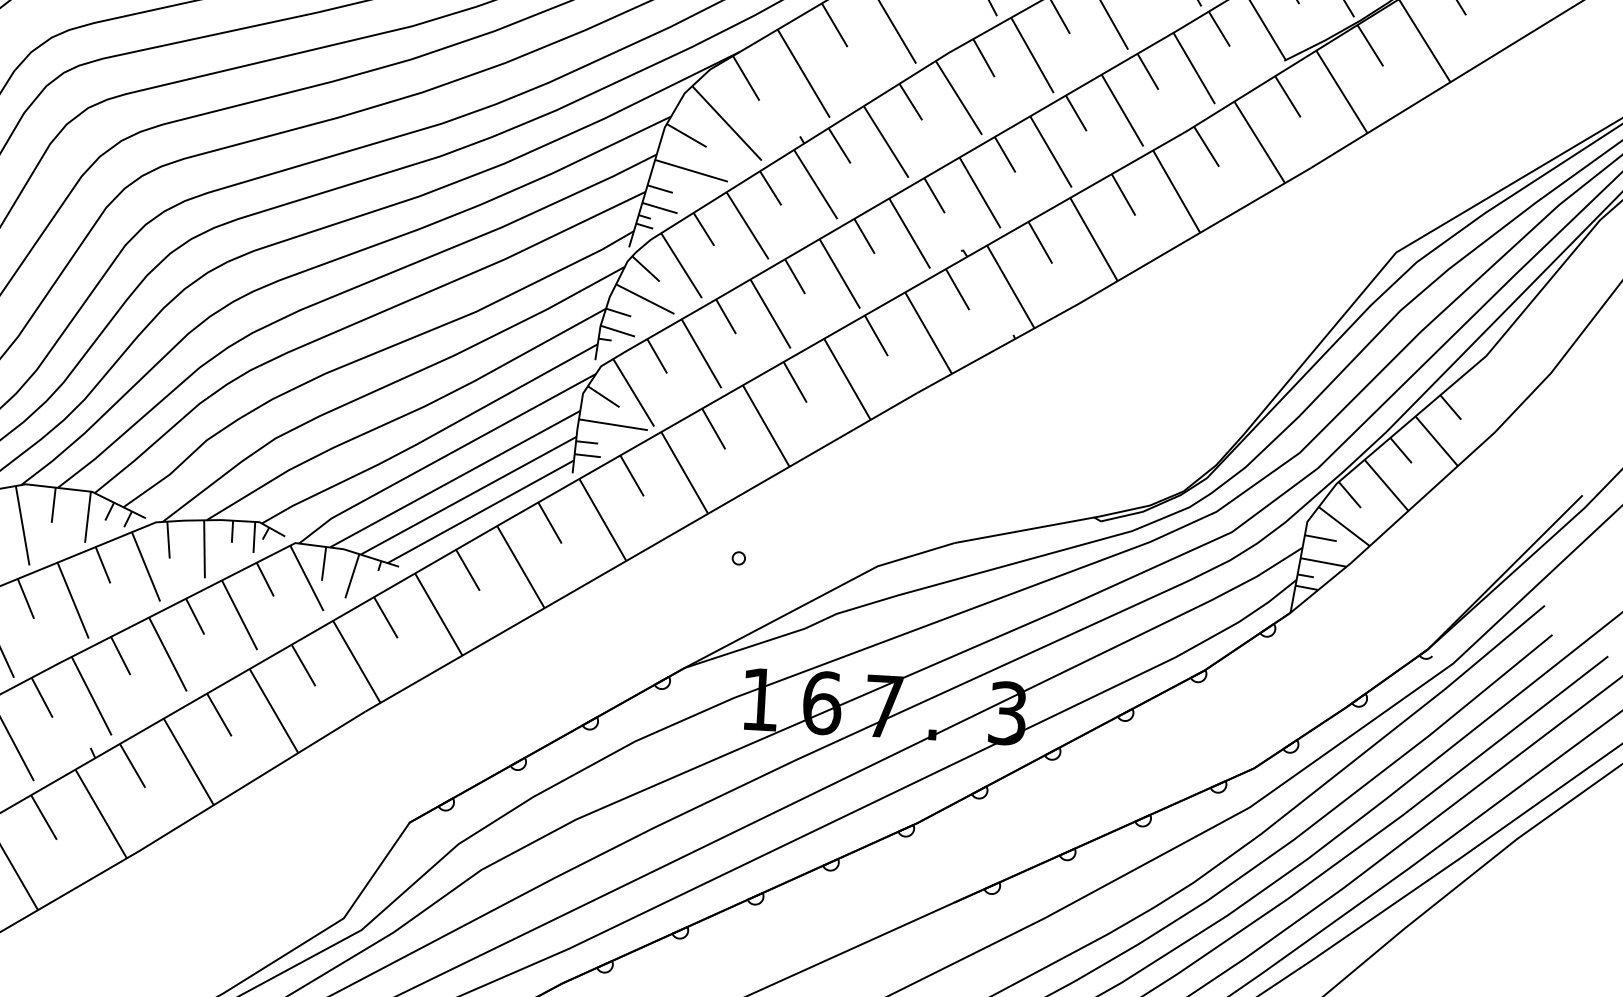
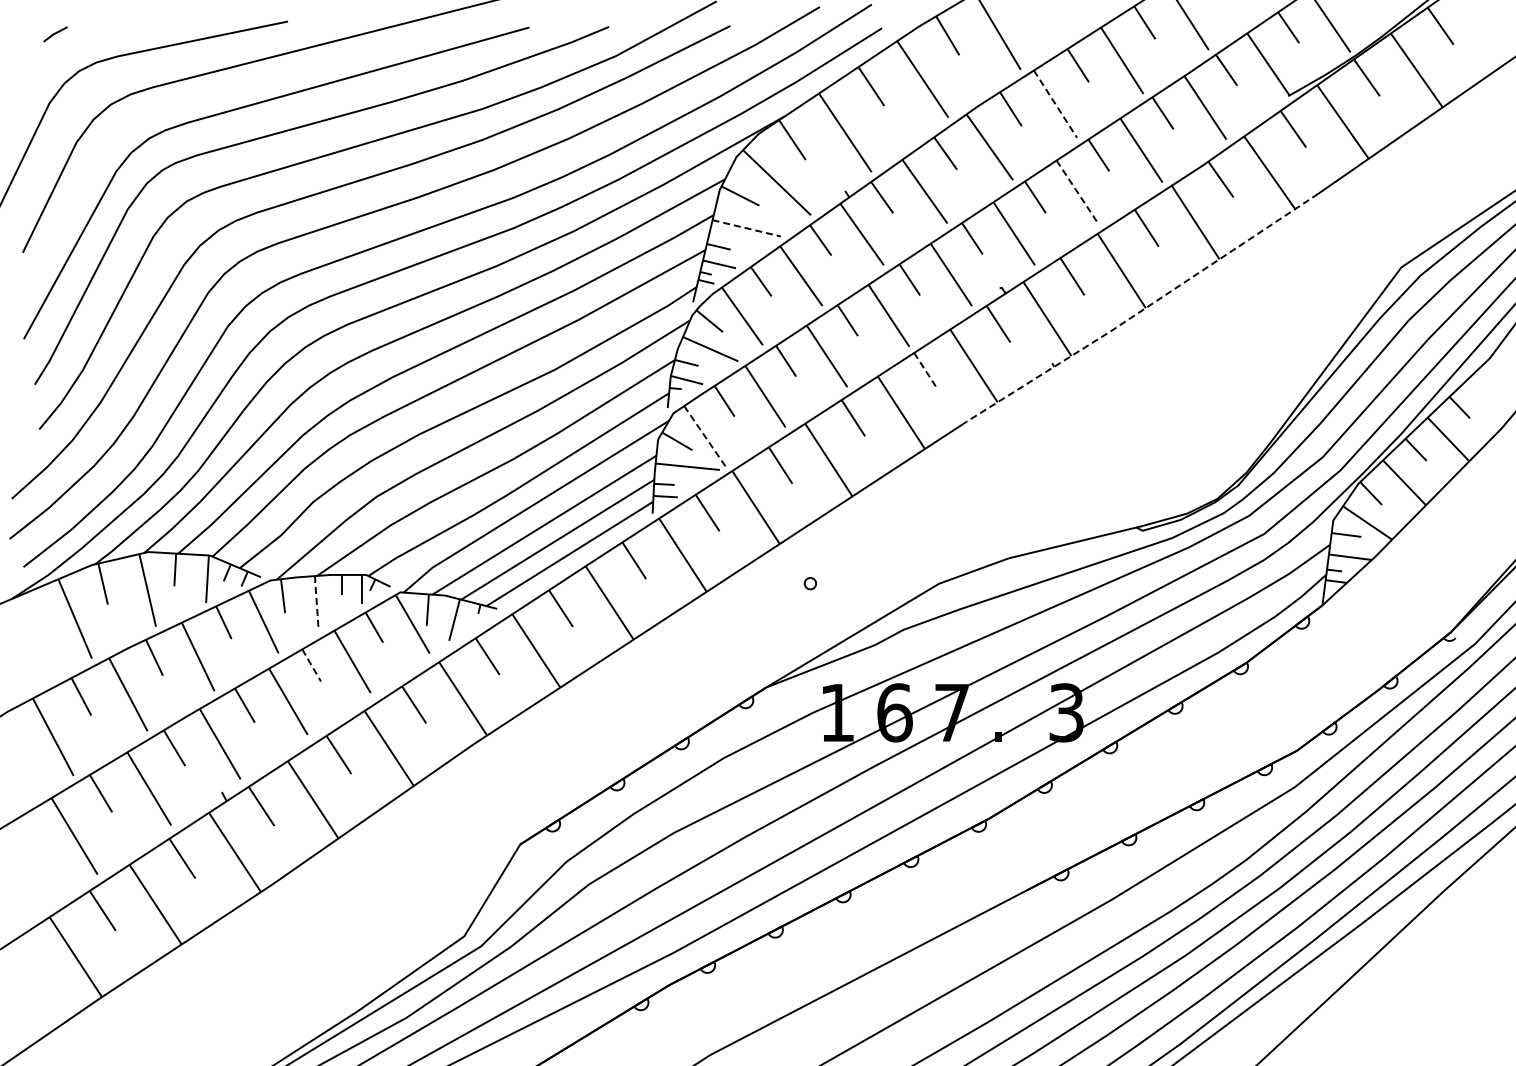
line: (1032, 55) -> (1055, 104), solid -> dashed
line: (1050, 152) -> (1077, 192), solid -> dashed
line: (692, 171) -> (747, 228), solid -> dashed
line: (1113, 283) -> (1142, 310), solid -> dashed
line: (875, 336) -> (925, 371), solid -> dashed
line: (634, 393) -> (705, 436), solid -> dashed
line: (204, 548) -> (316, 602), solid -> dashed
line: (195, 616) -> (311, 665), solid -> dashed

